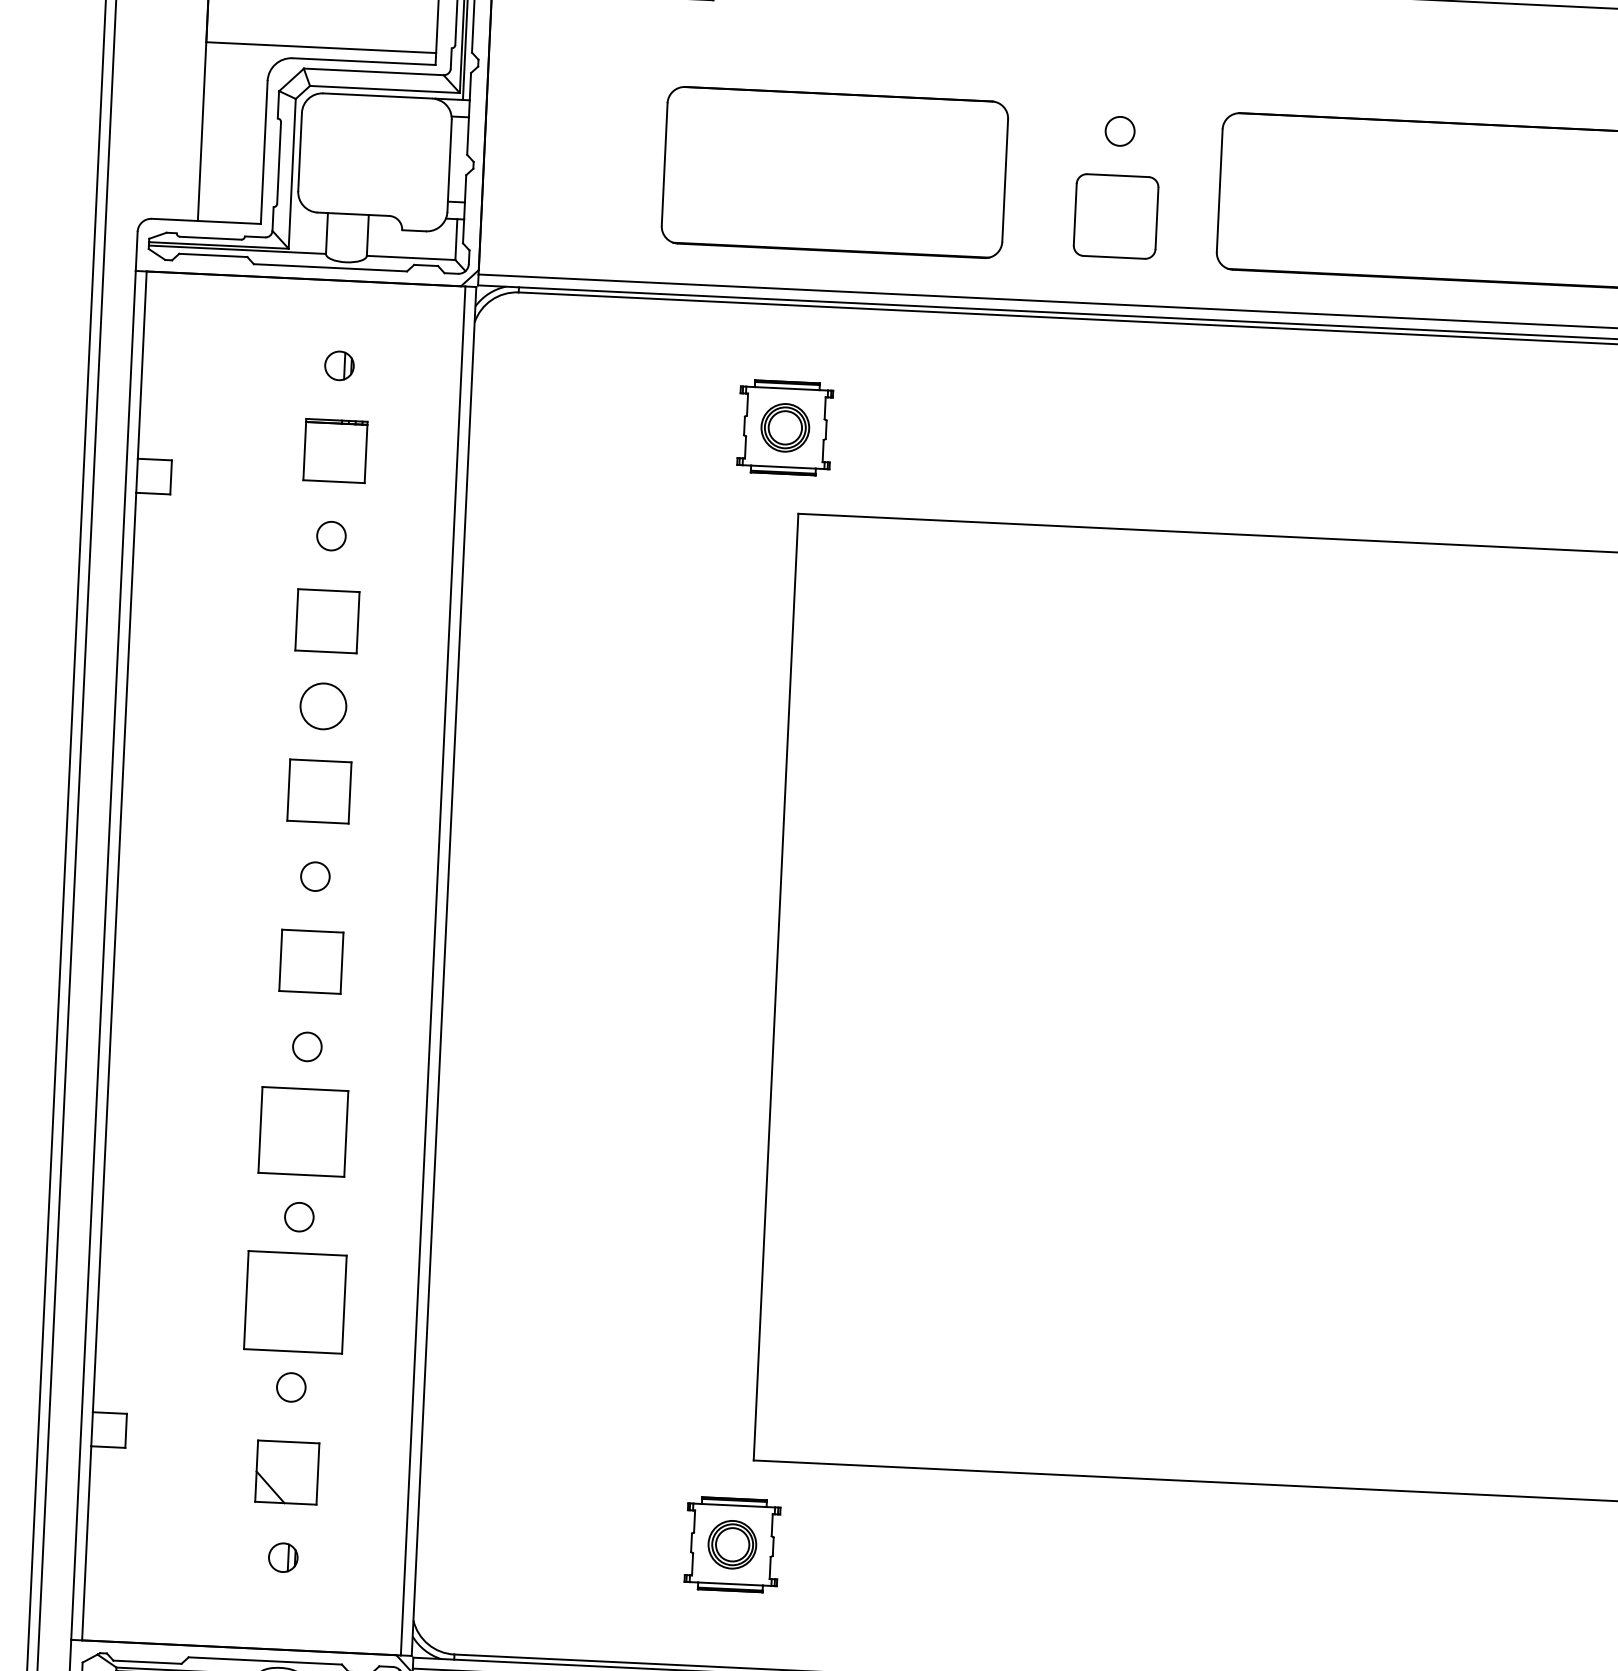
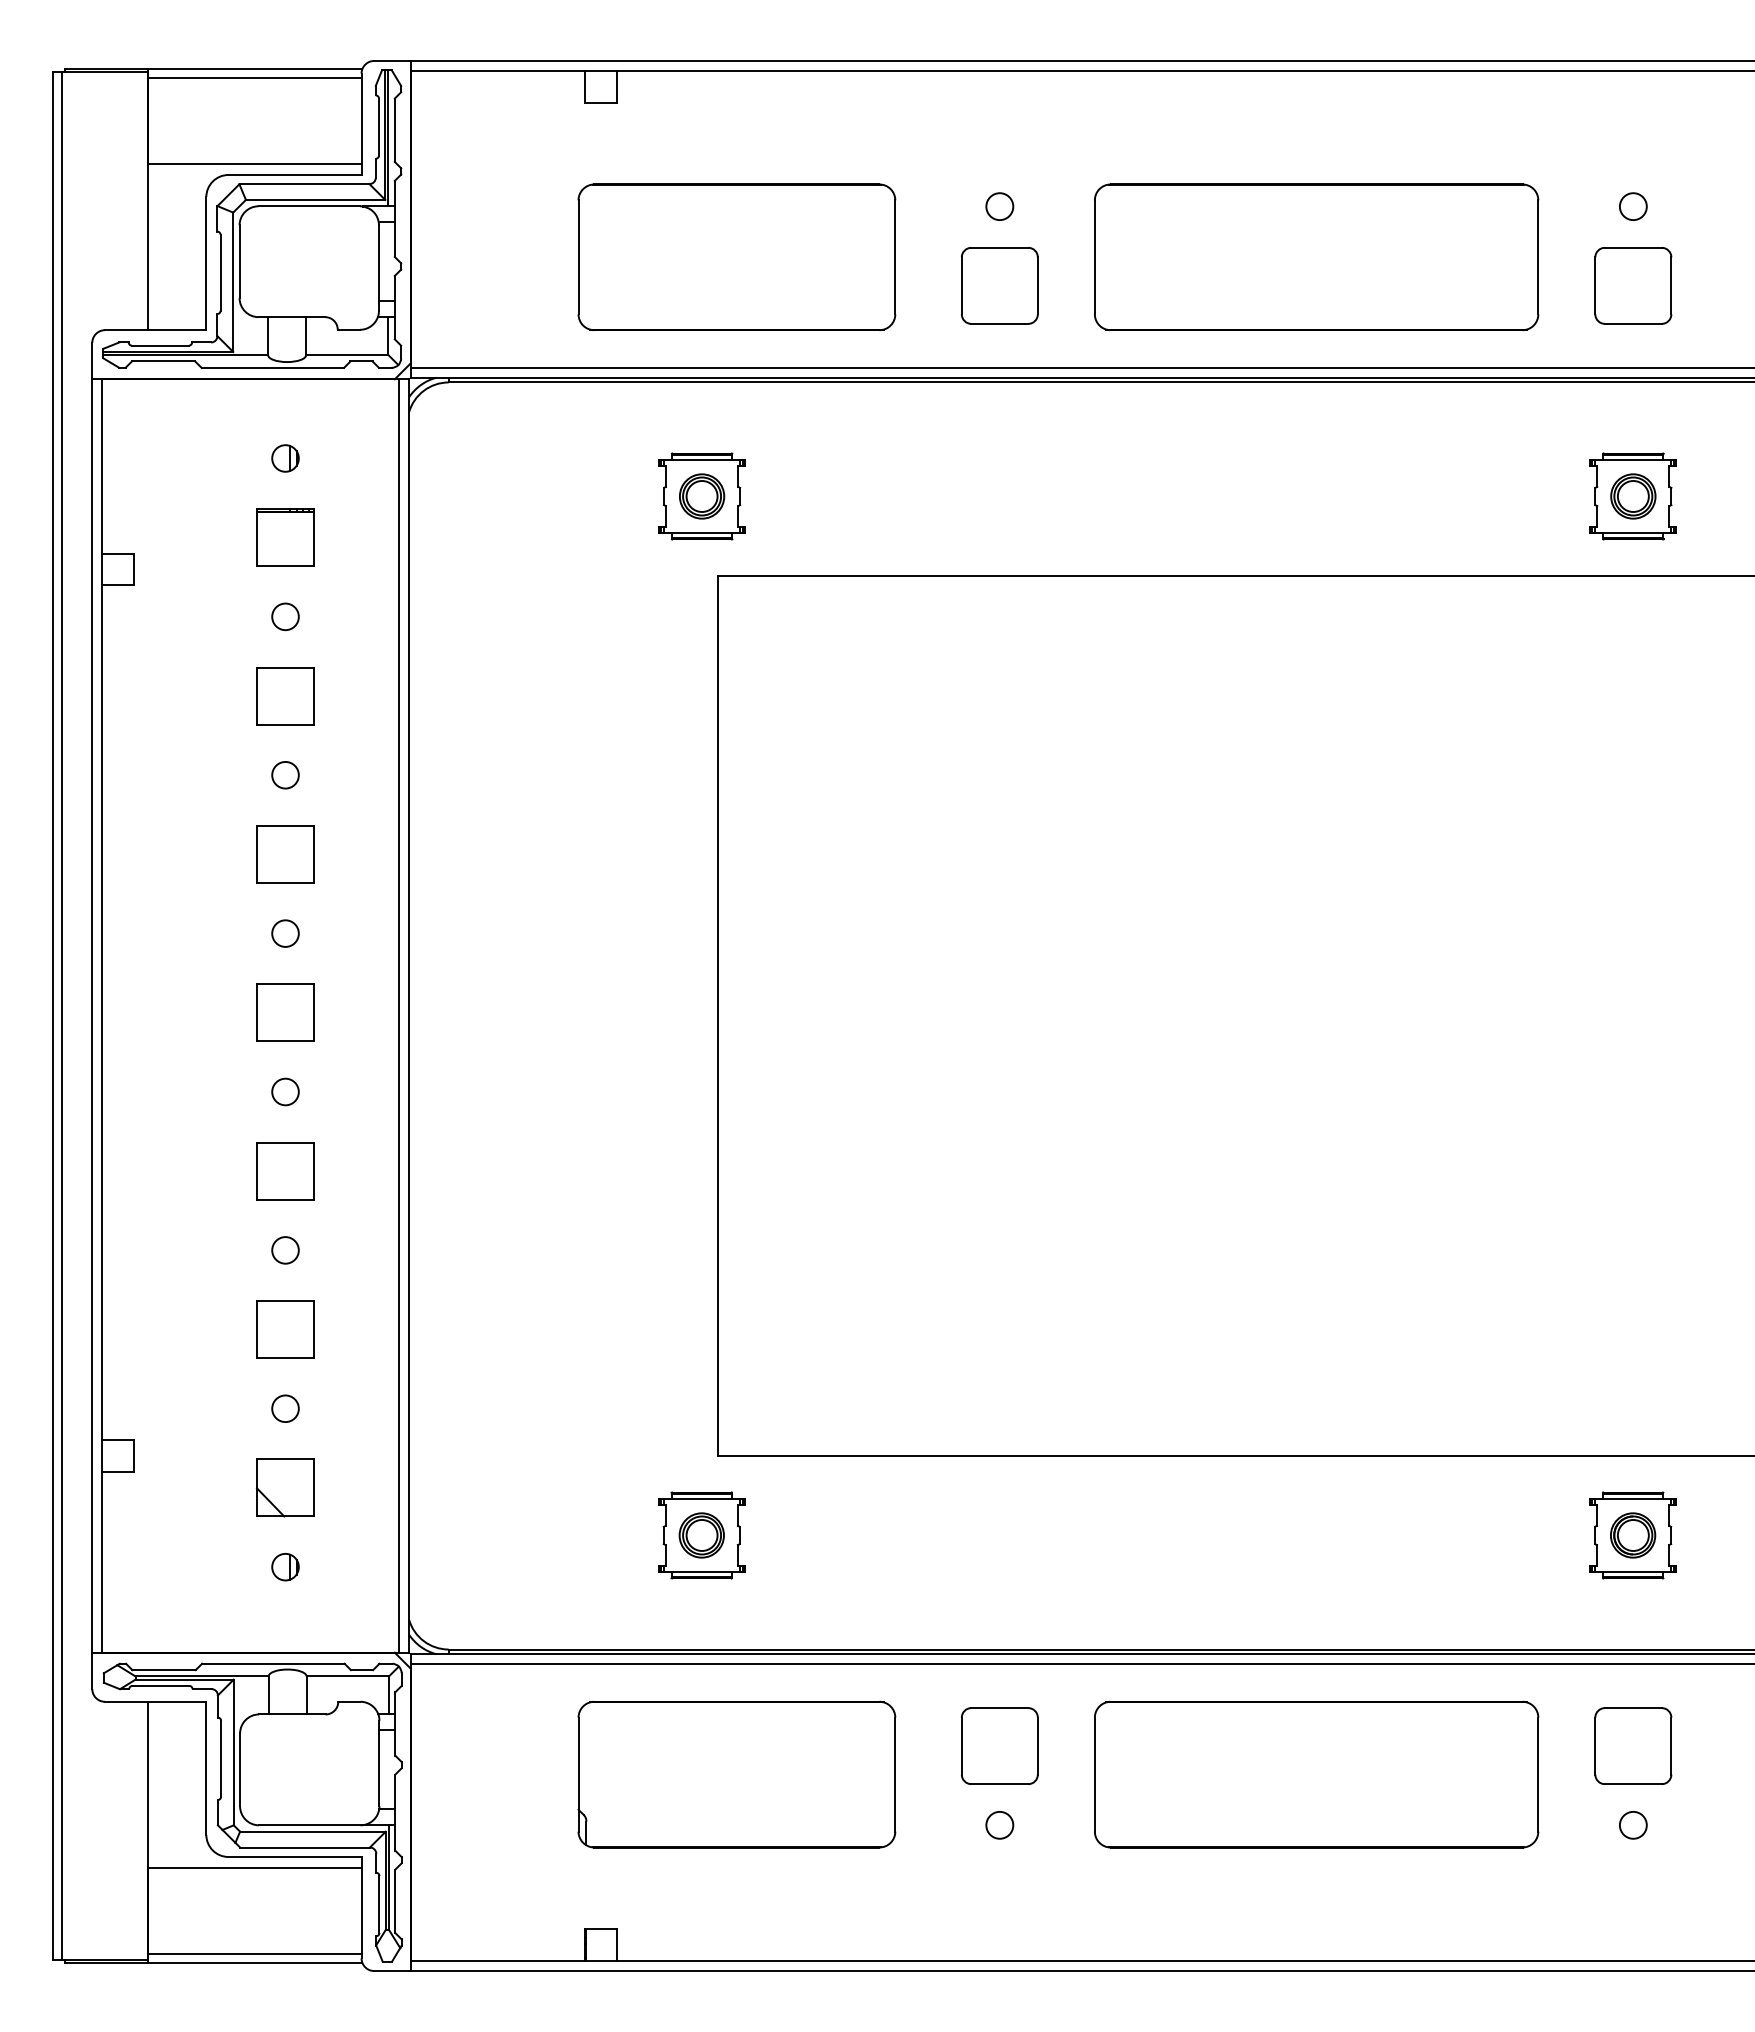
circle: (323, 705) -> (285, 774), size x0.62
part: (303, 1132) -> (285, 1171), size x0.71
part: (295, 1302) -> (285, 1329), size x0.62

